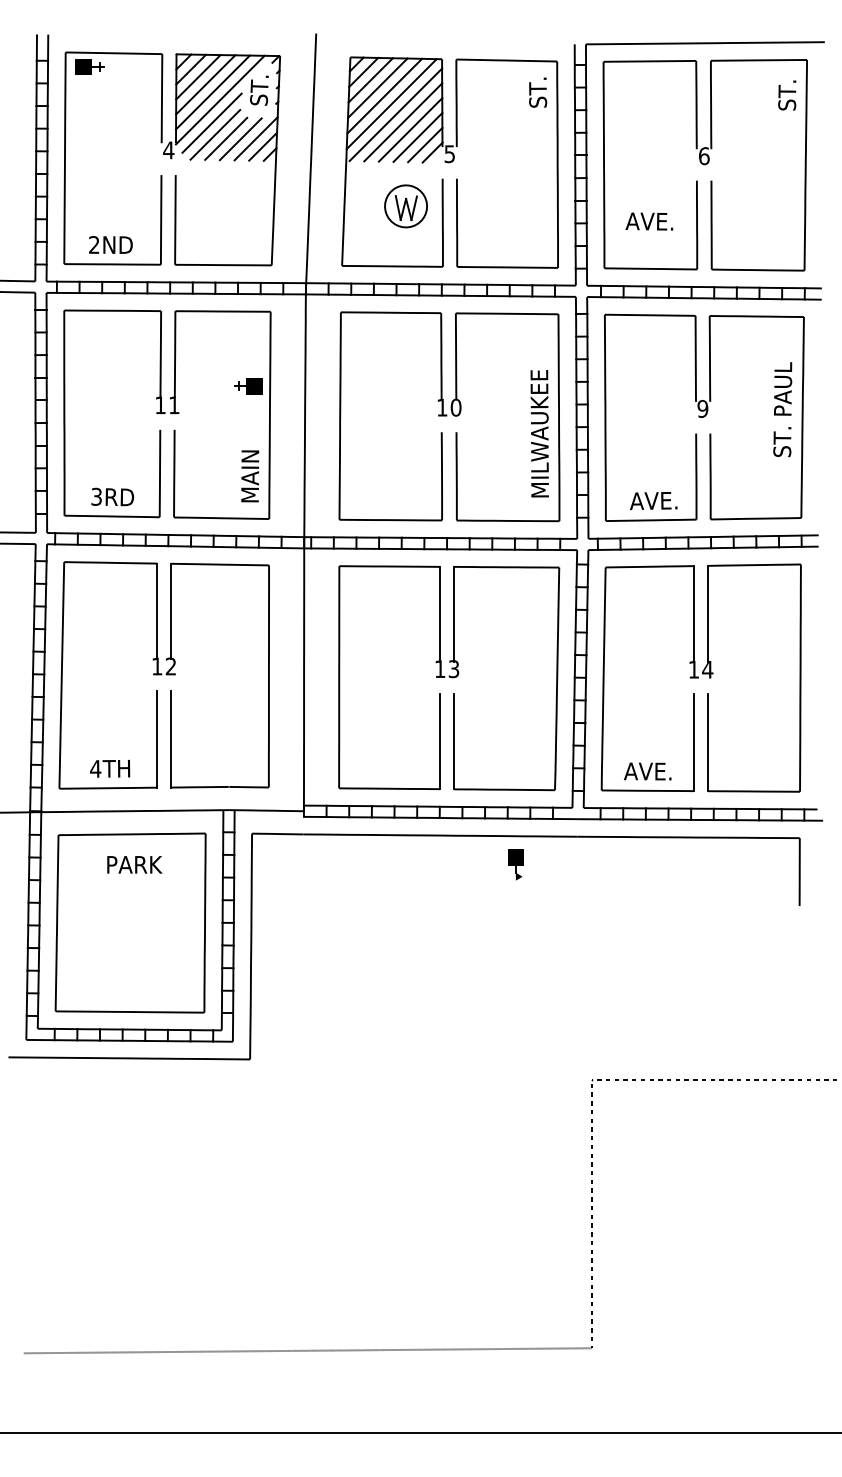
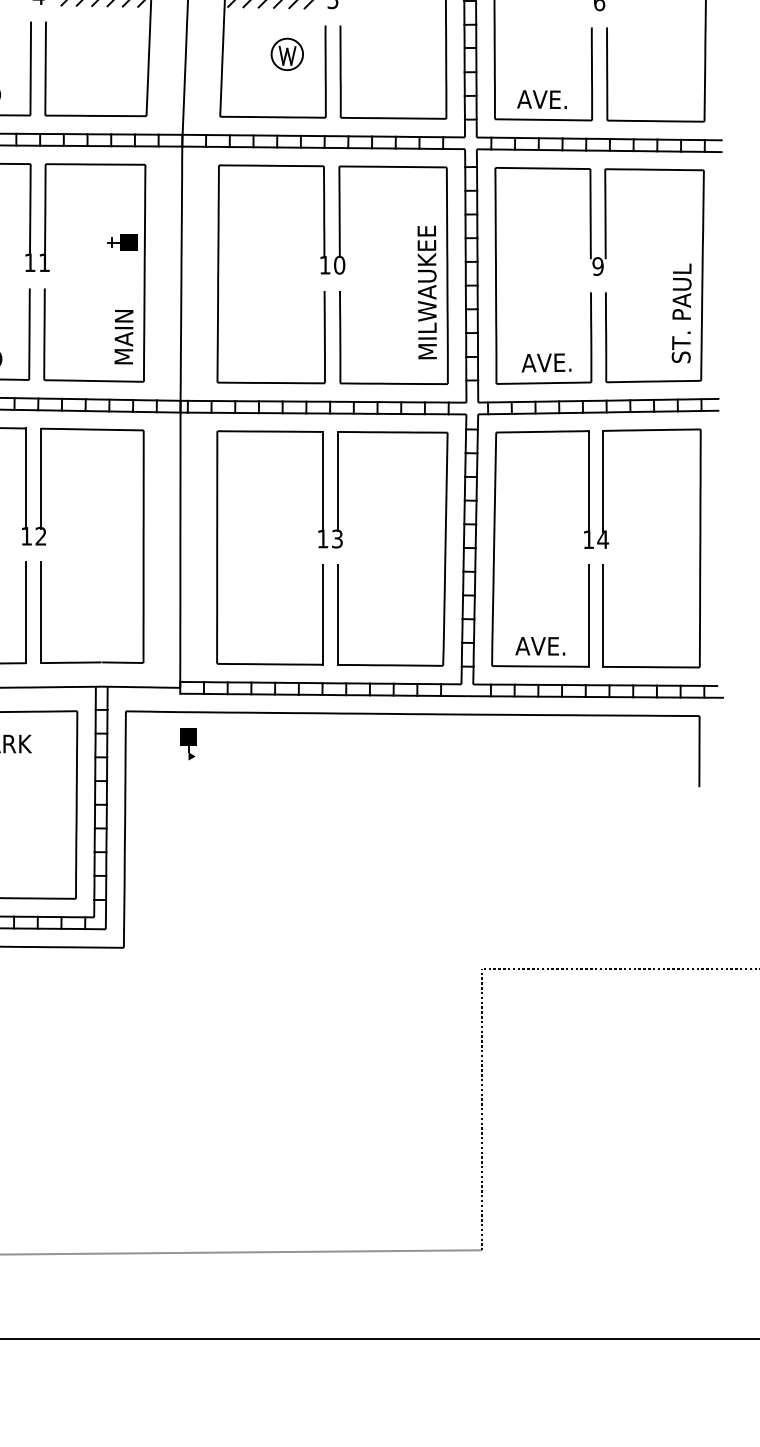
part: (406, 206) -> (287, 54), size x0.71
text: (649, 221) -> (542, 99), moved
text: (782, 409) -> (681, 313), moved
part: (515, 864) -> (188, 743), moved

